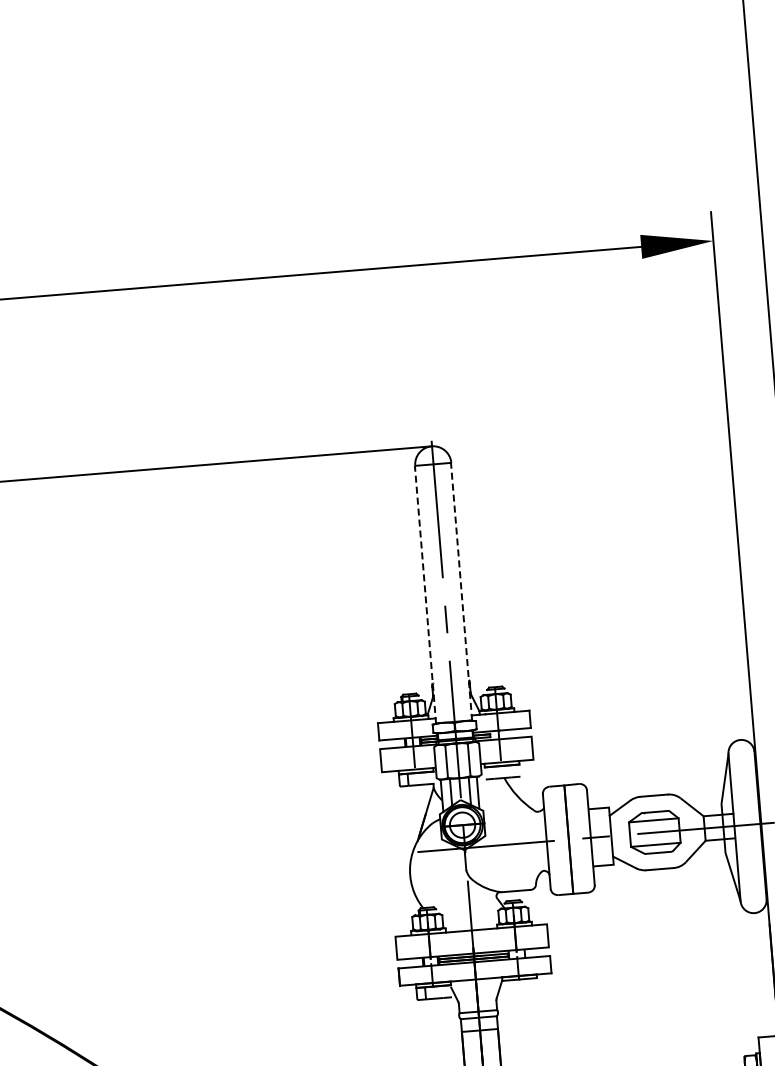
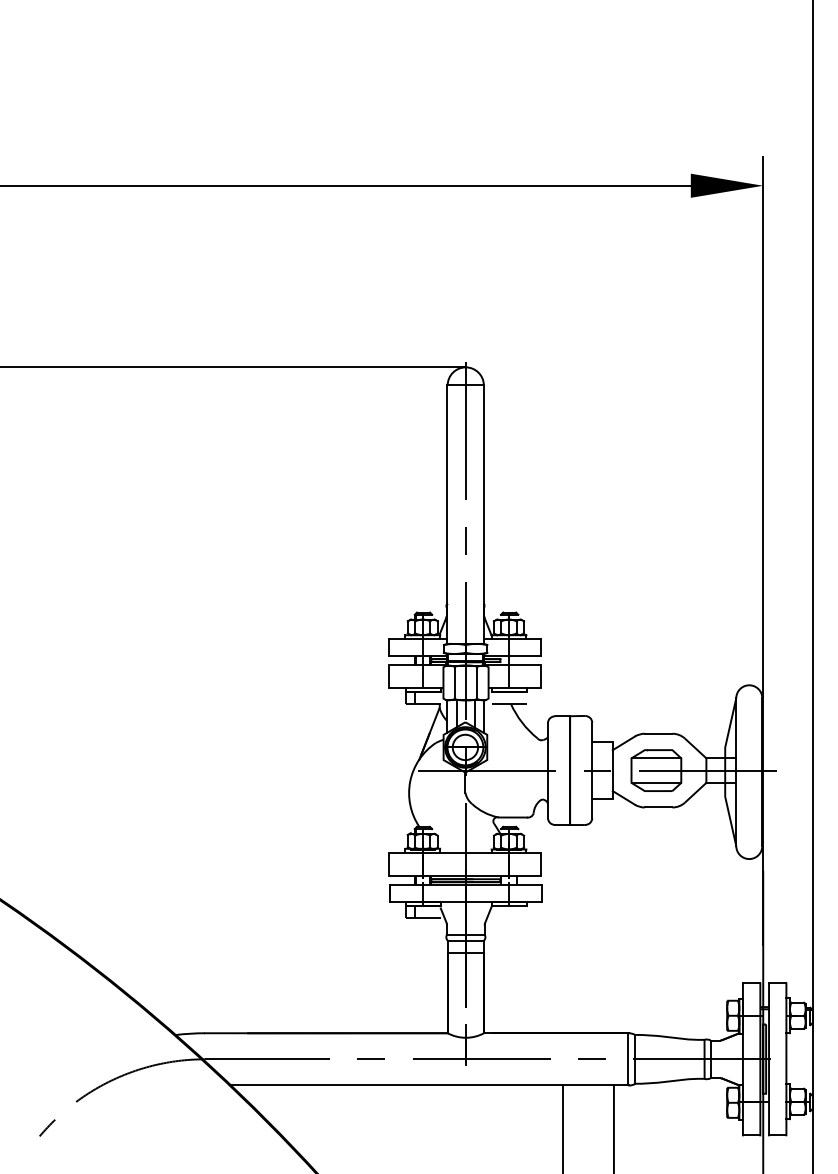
line: (461, 591) -> (483, 514), dashed -> solid
line: (425, 594) -> (447, 514), dashed -> solid

